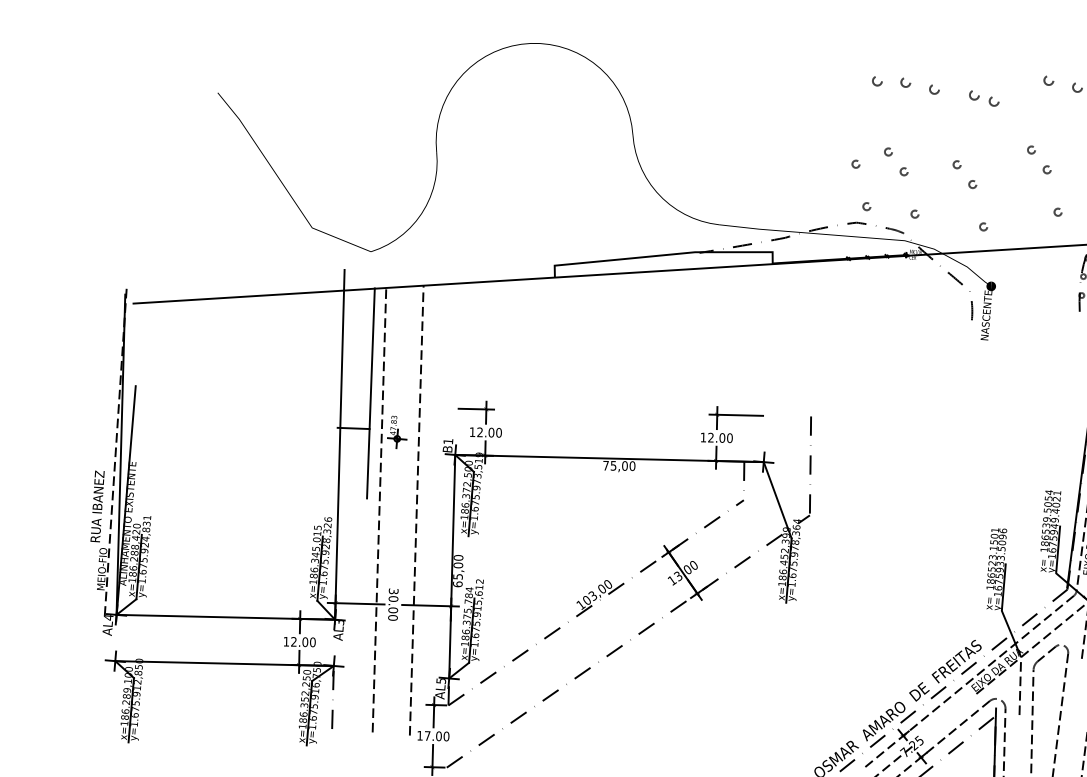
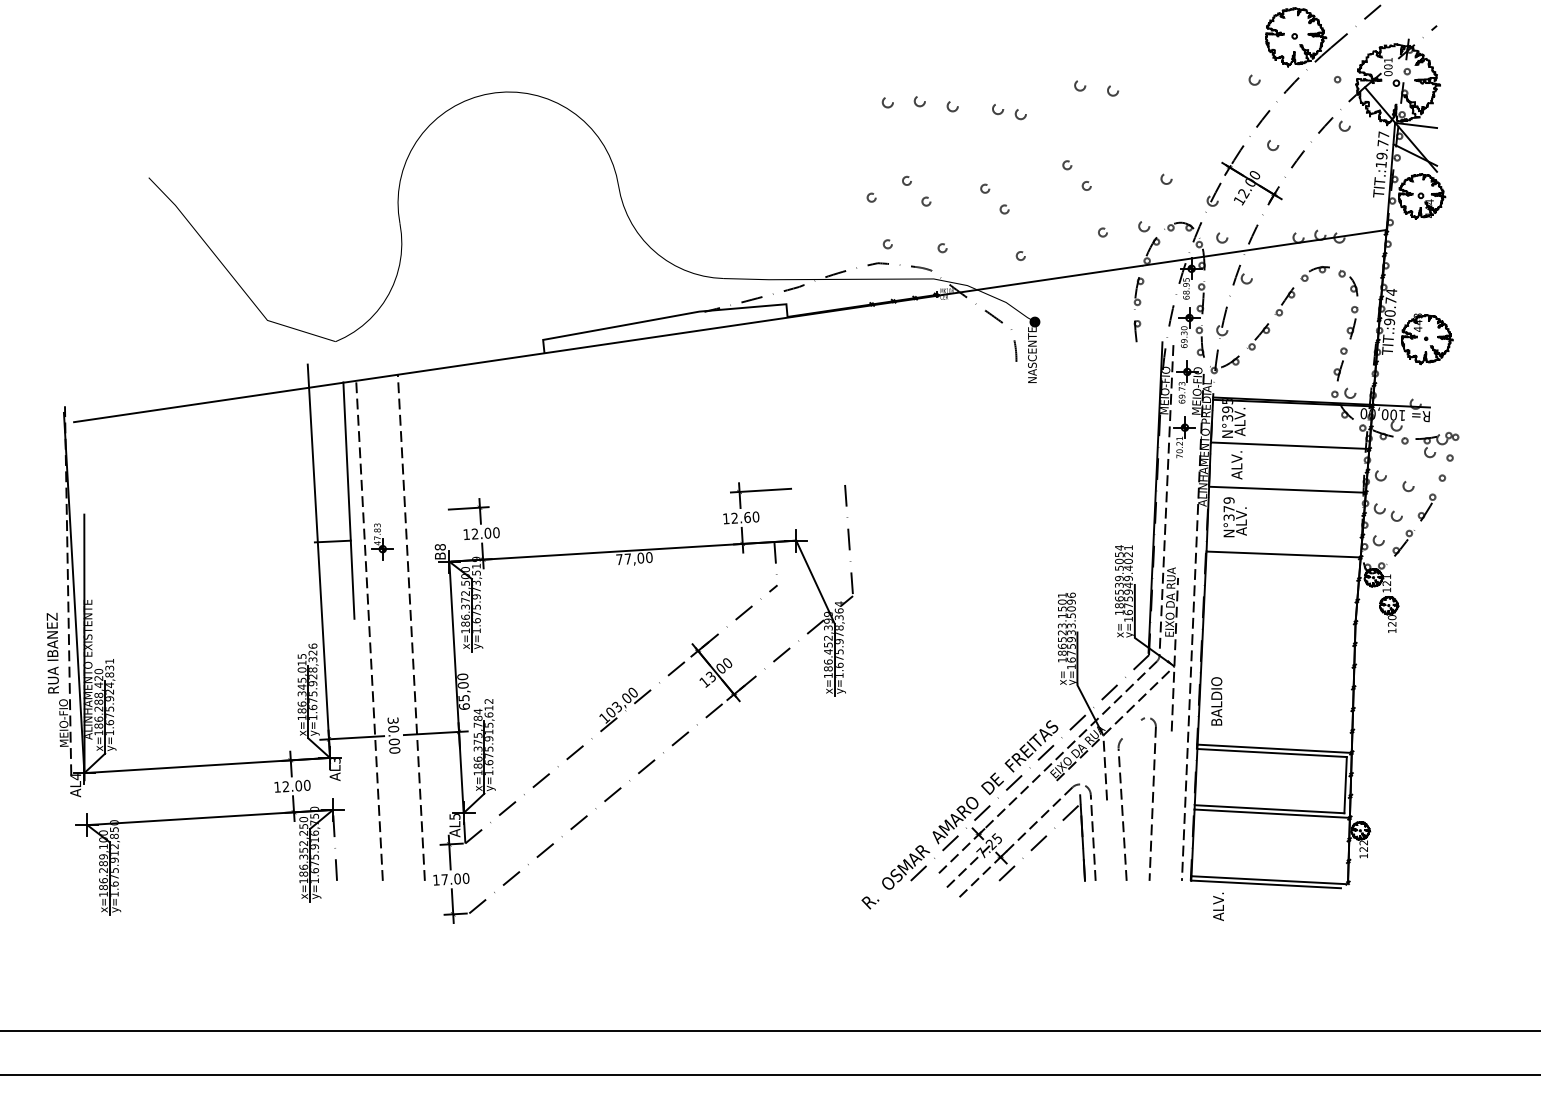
text: (722, 437) -> (747, 516), 12.00 -> 12.60
text: (447, 441) -> (439, 547), B1 -> B8
text: (613, 465) -> (627, 558), 75,00 -> 77,00
line: (1046, 654) -> (1131, 729), removed

